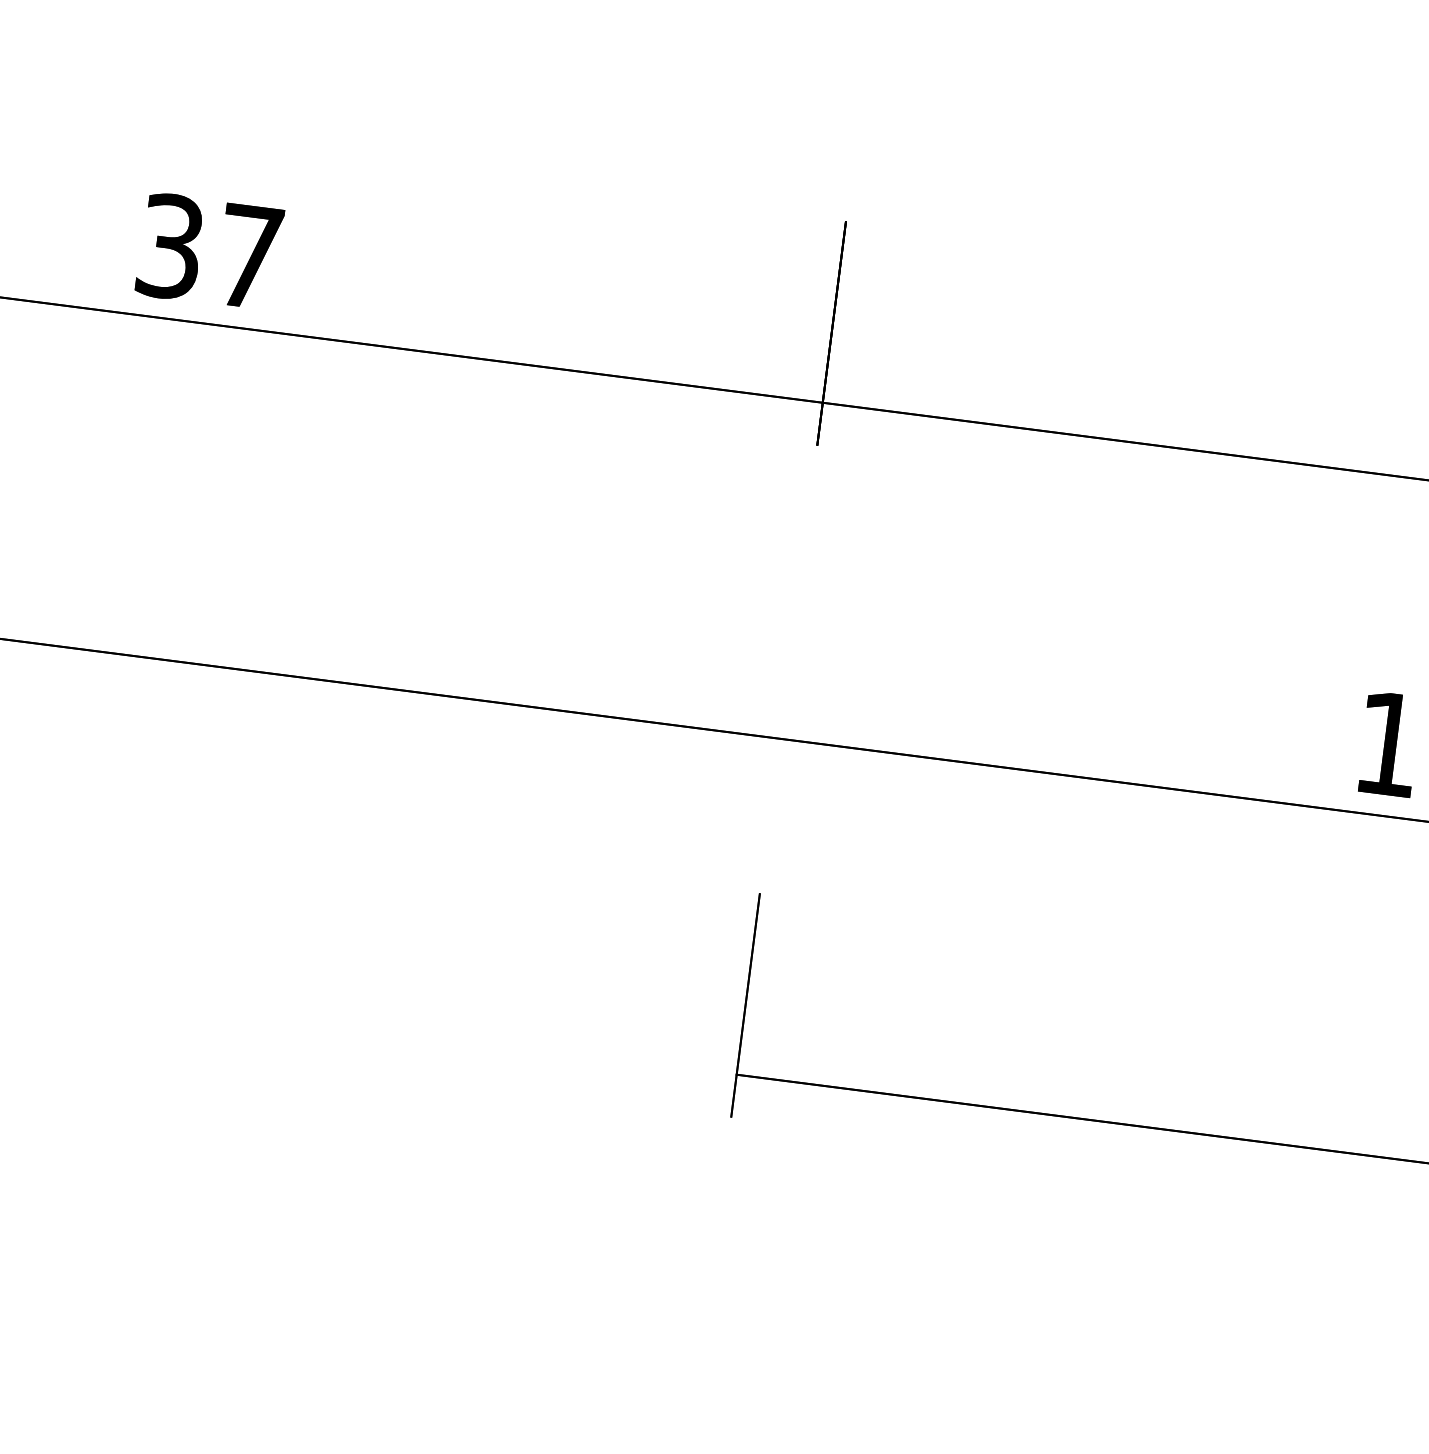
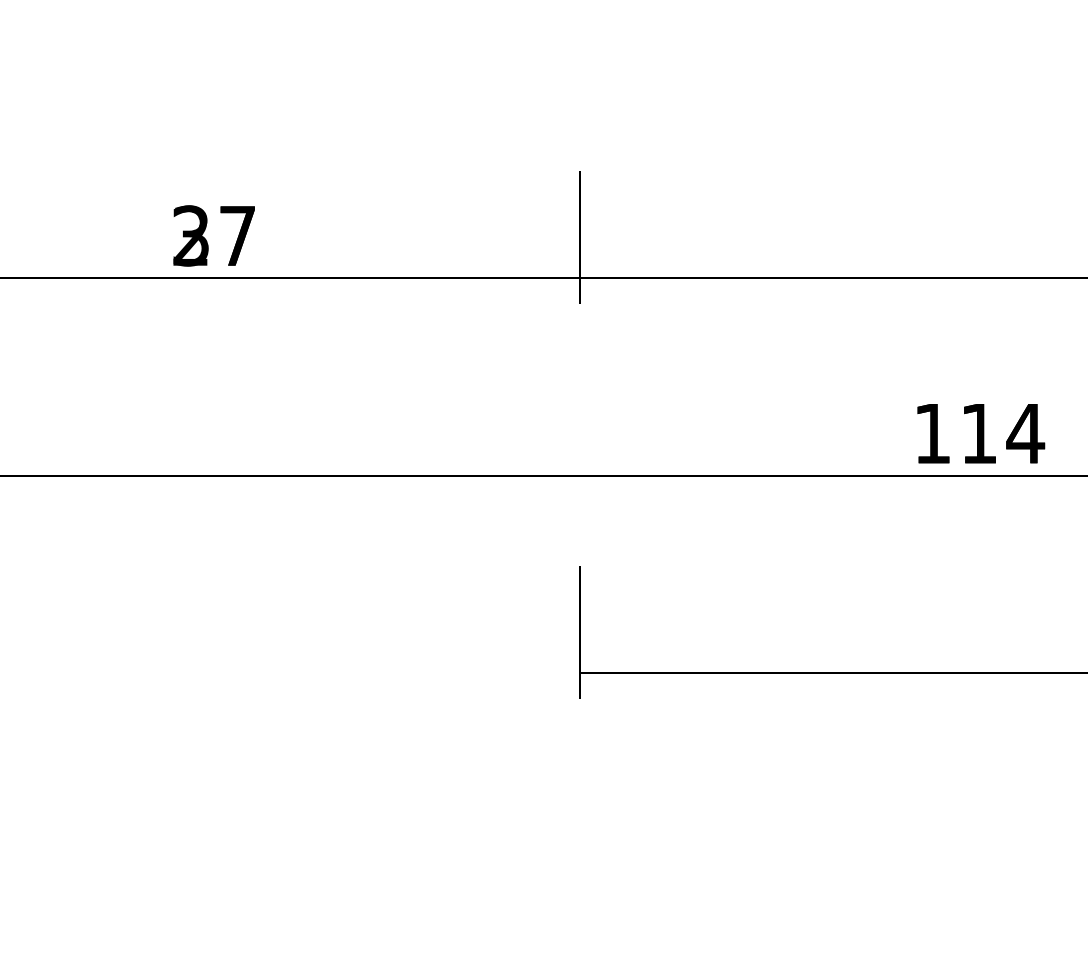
text: (169, 245) -> (190, 235), 37 -> 27

